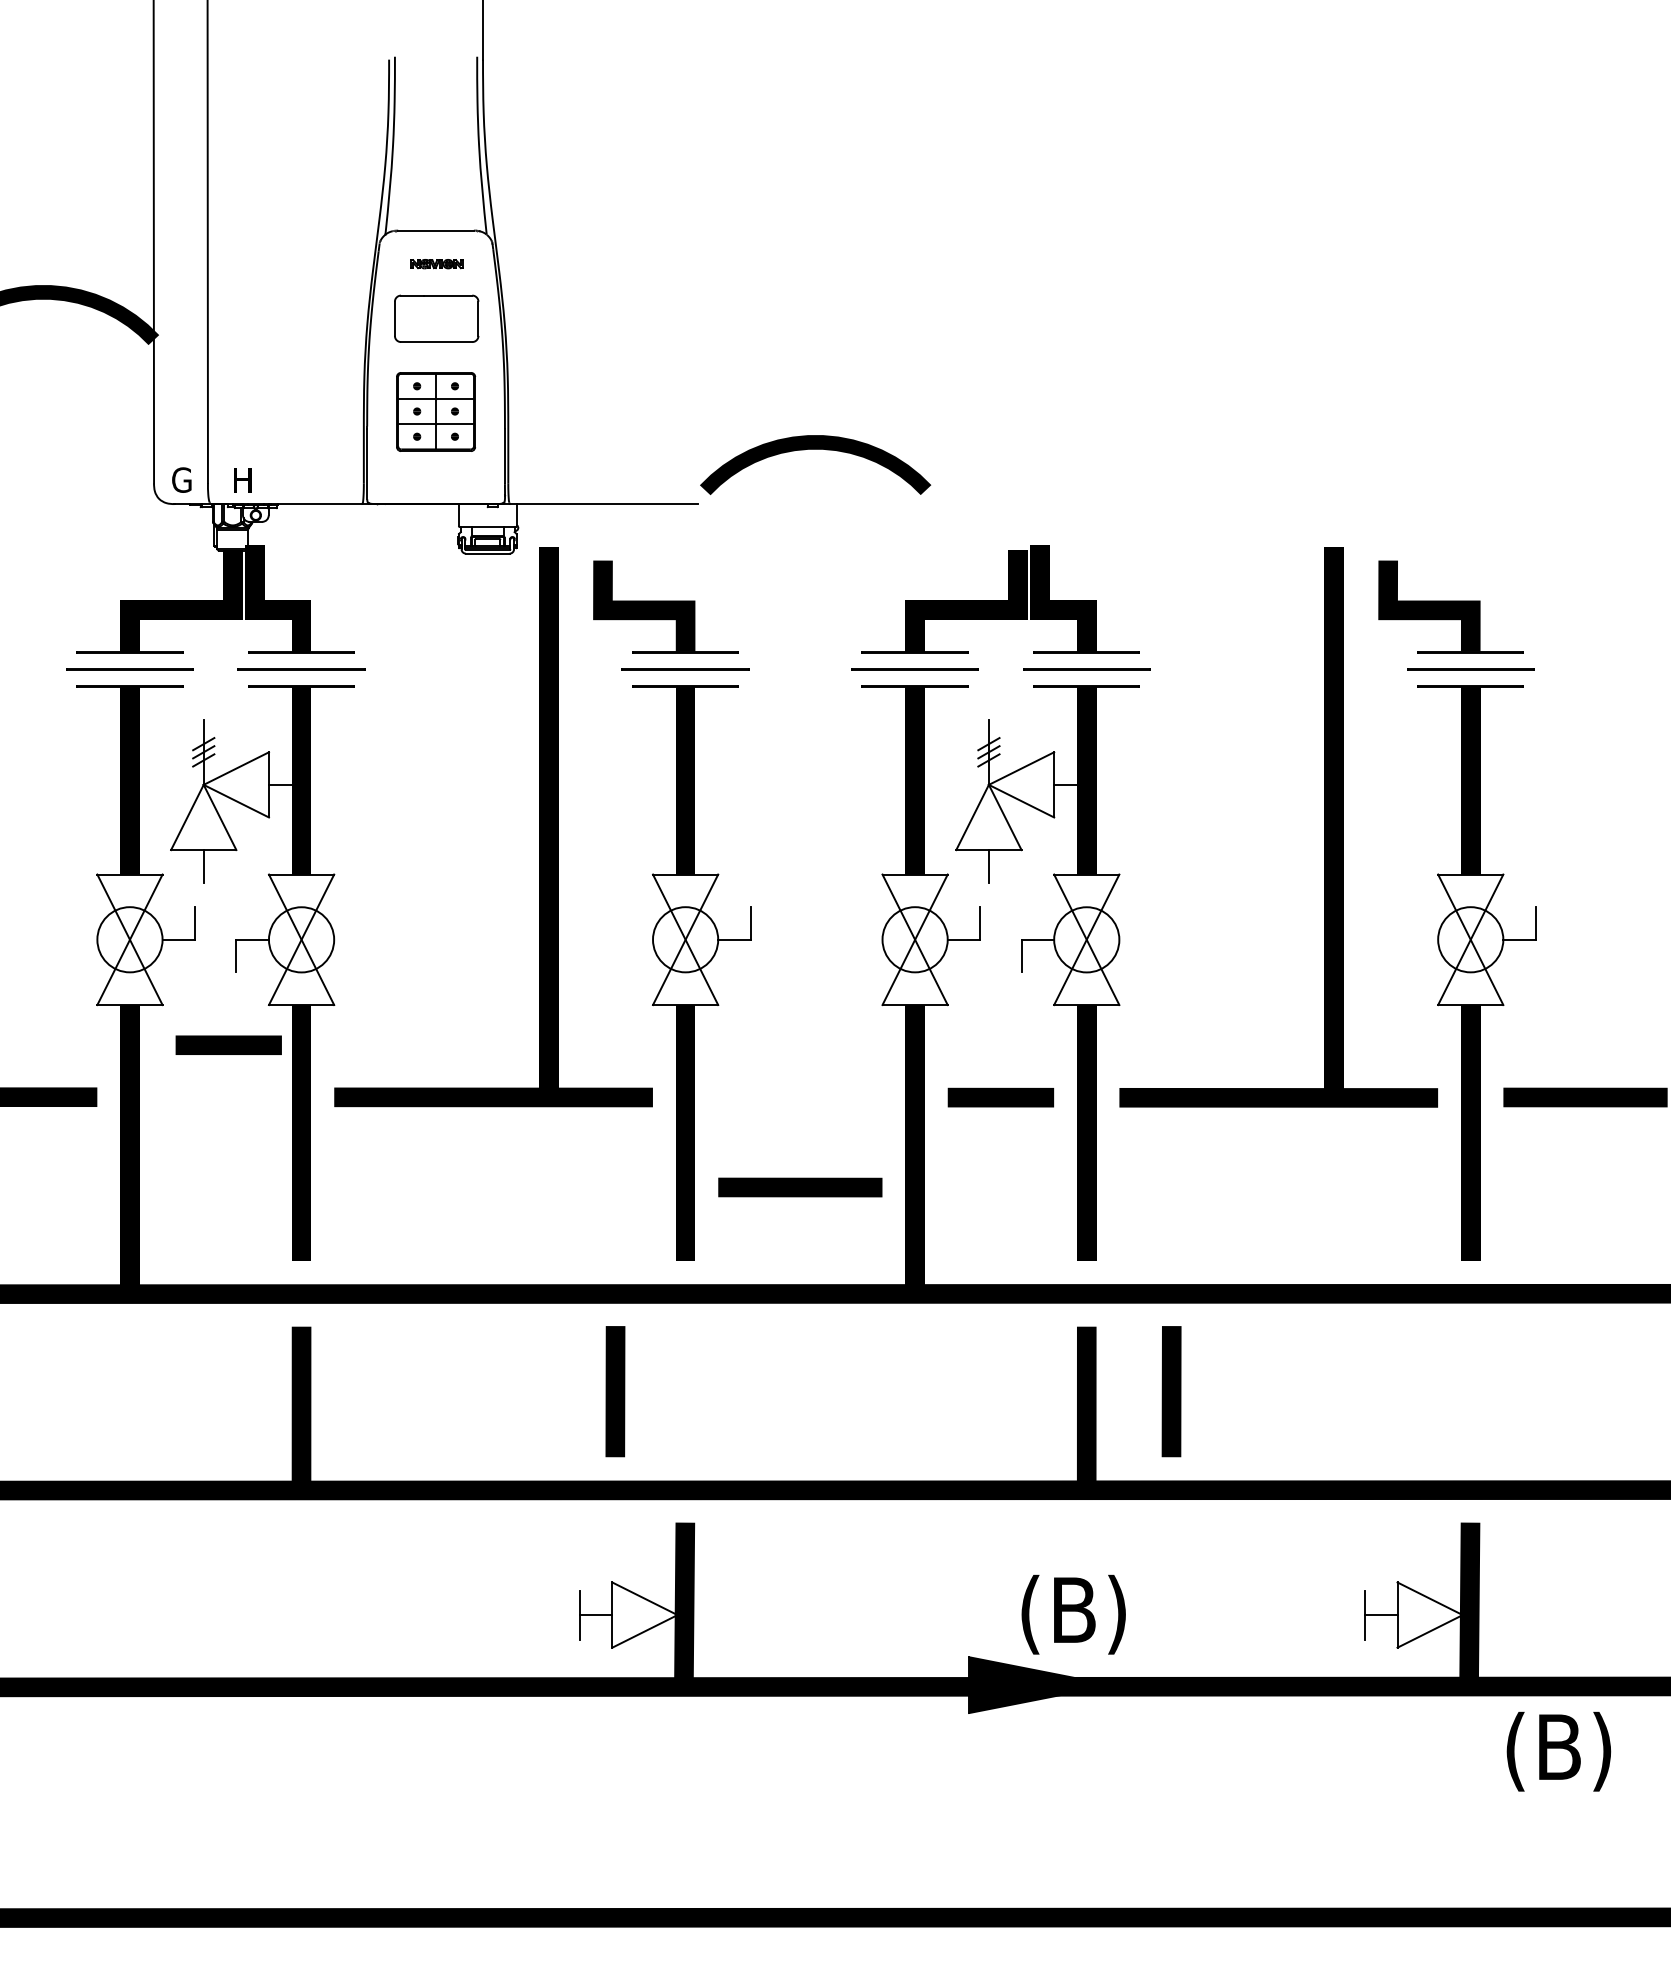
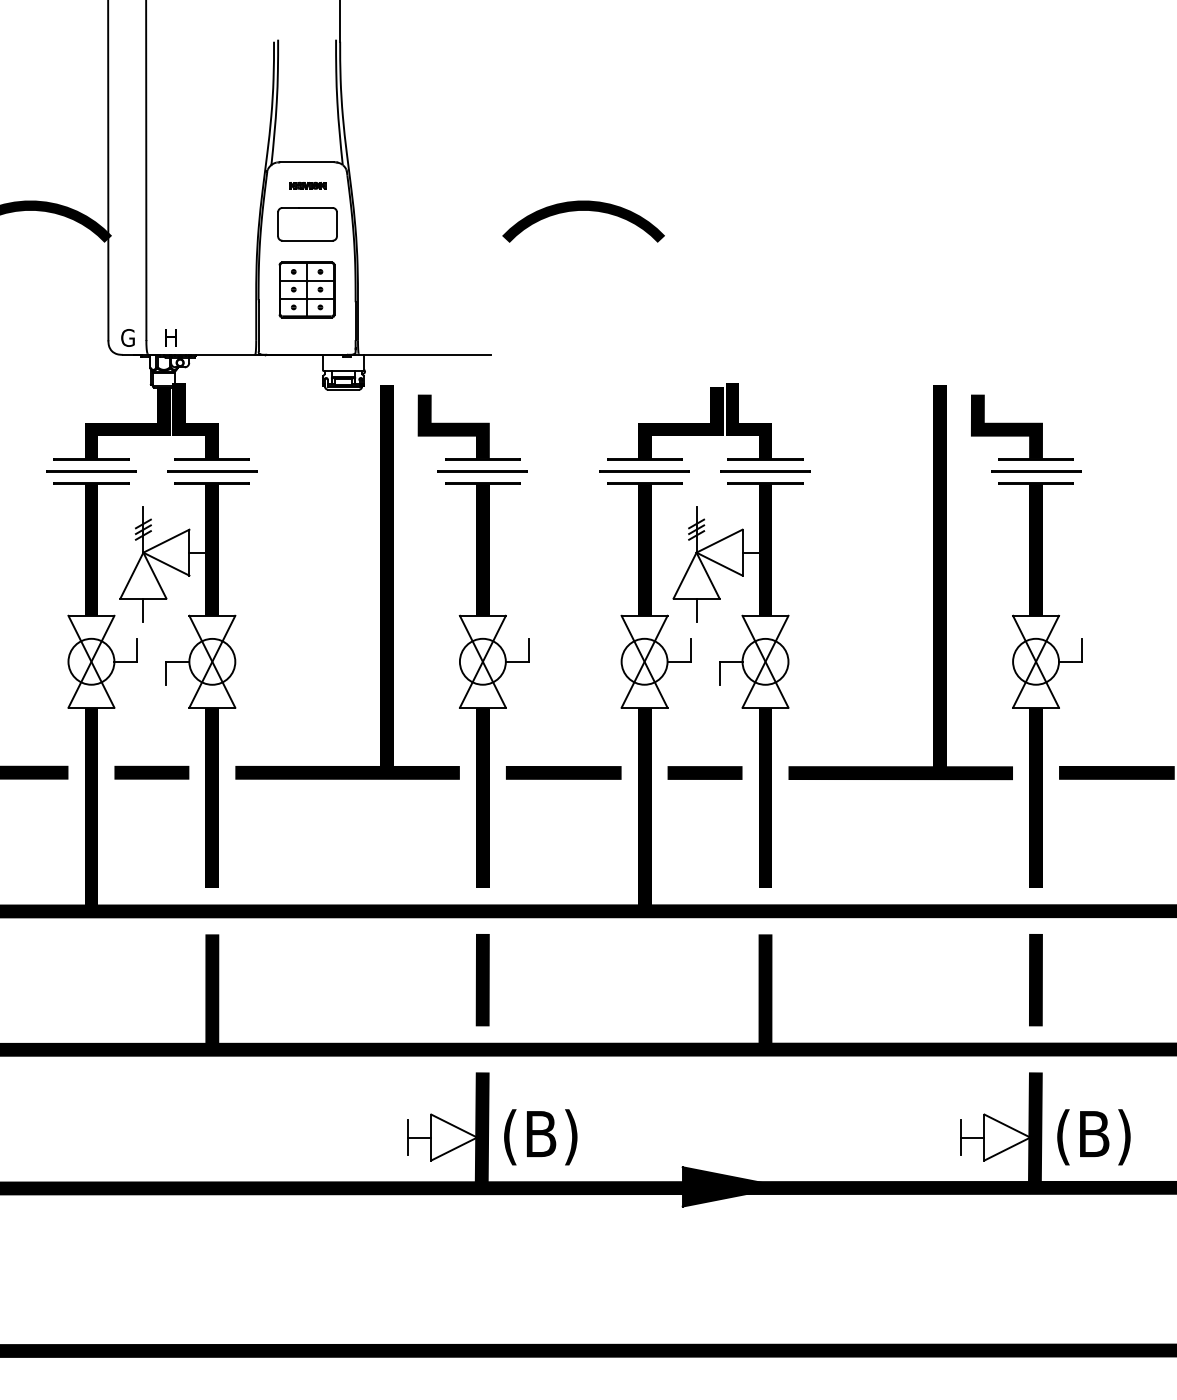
curve: (815, 449) -> (583, 210), moved
line: (228, 1044) -> (151, 772), moved
line: (800, 1187) -> (563, 772), moved
line: (615, 1391) -> (482, 980), moved
line: (1171, 1391) -> (1035, 980), moved
text: (1073, 1614) -> (540, 1137), moved
text: (1558, 1751) -> (1093, 1137), moved

